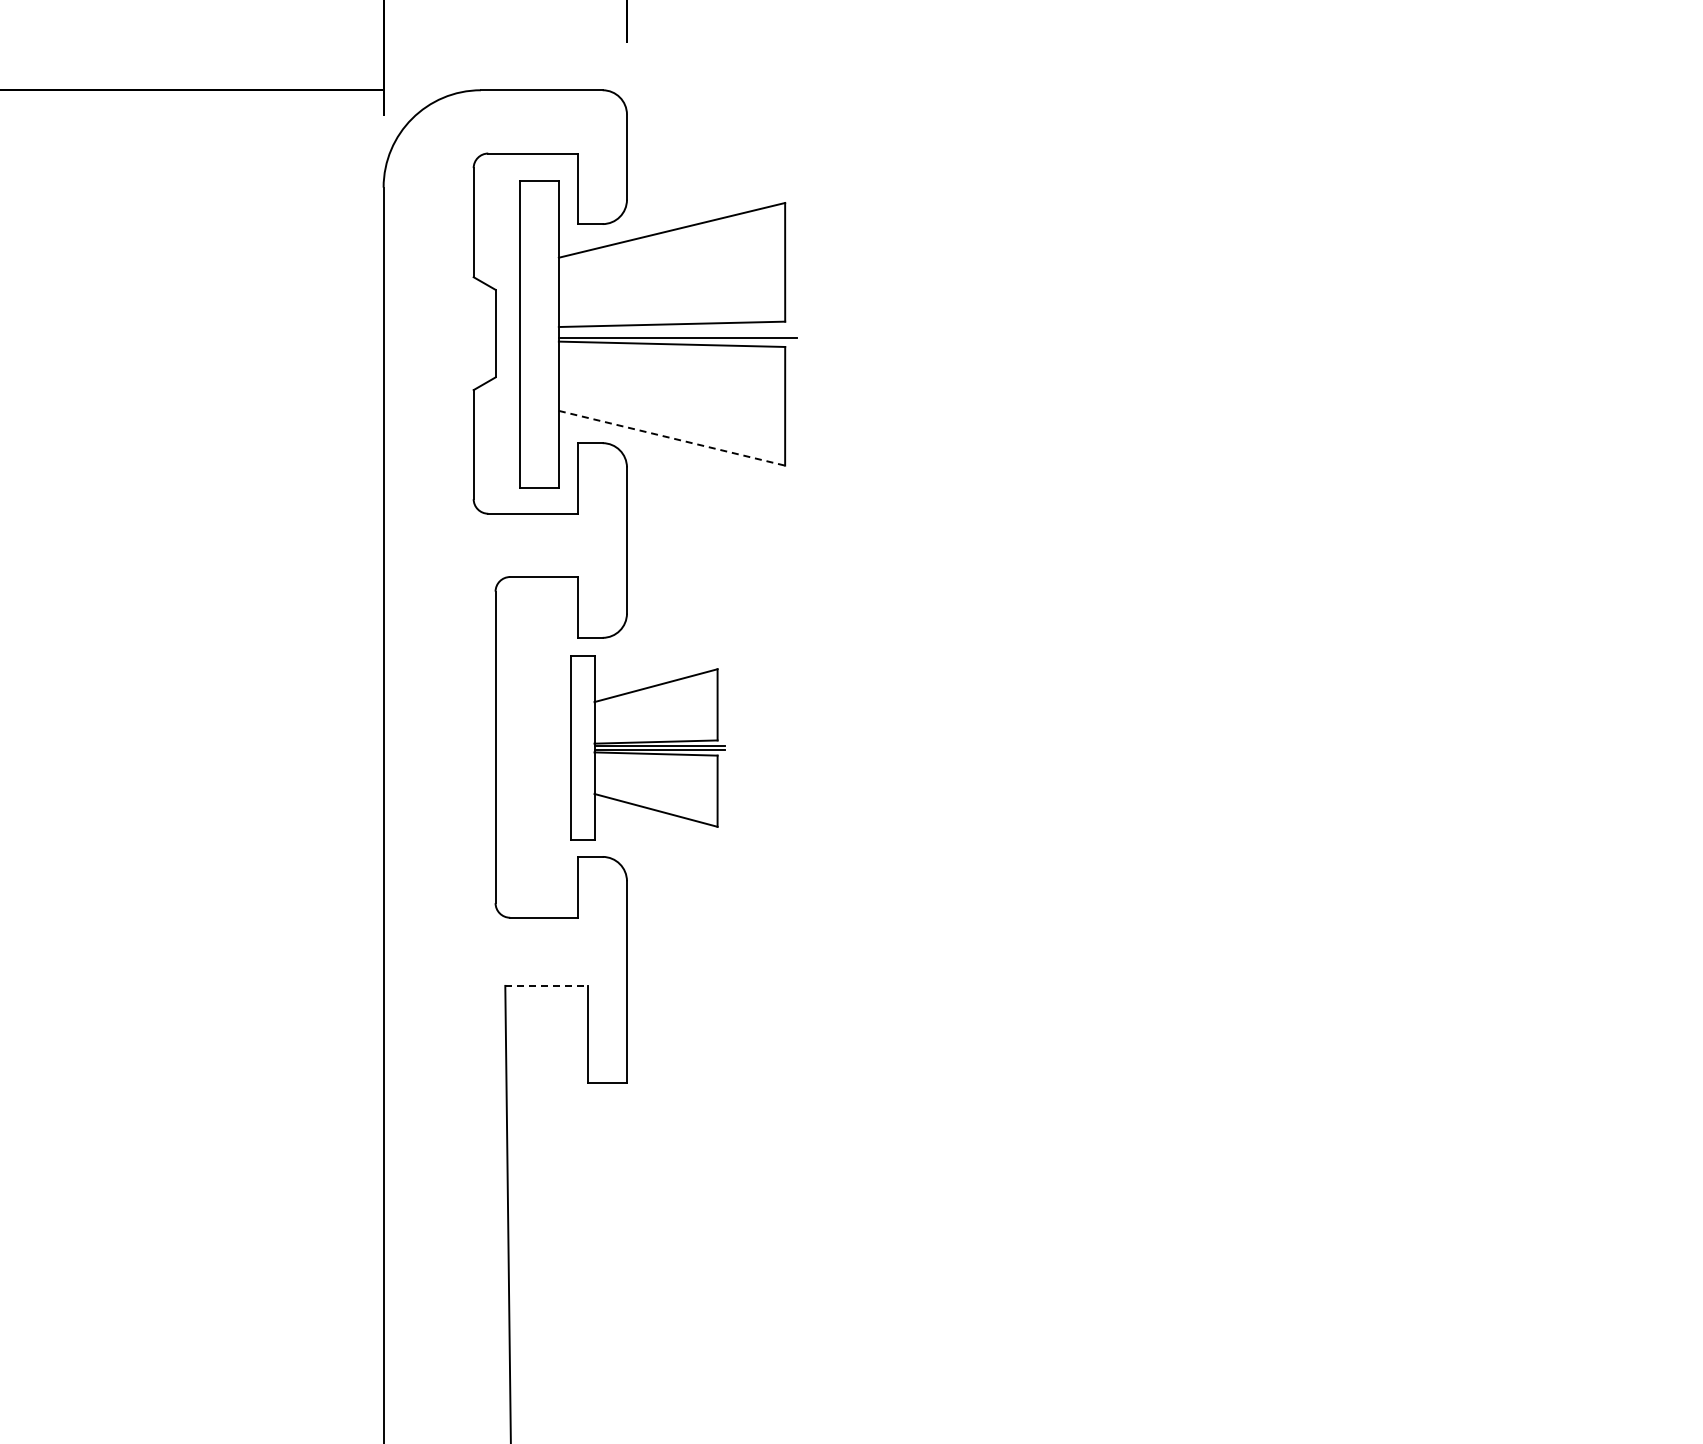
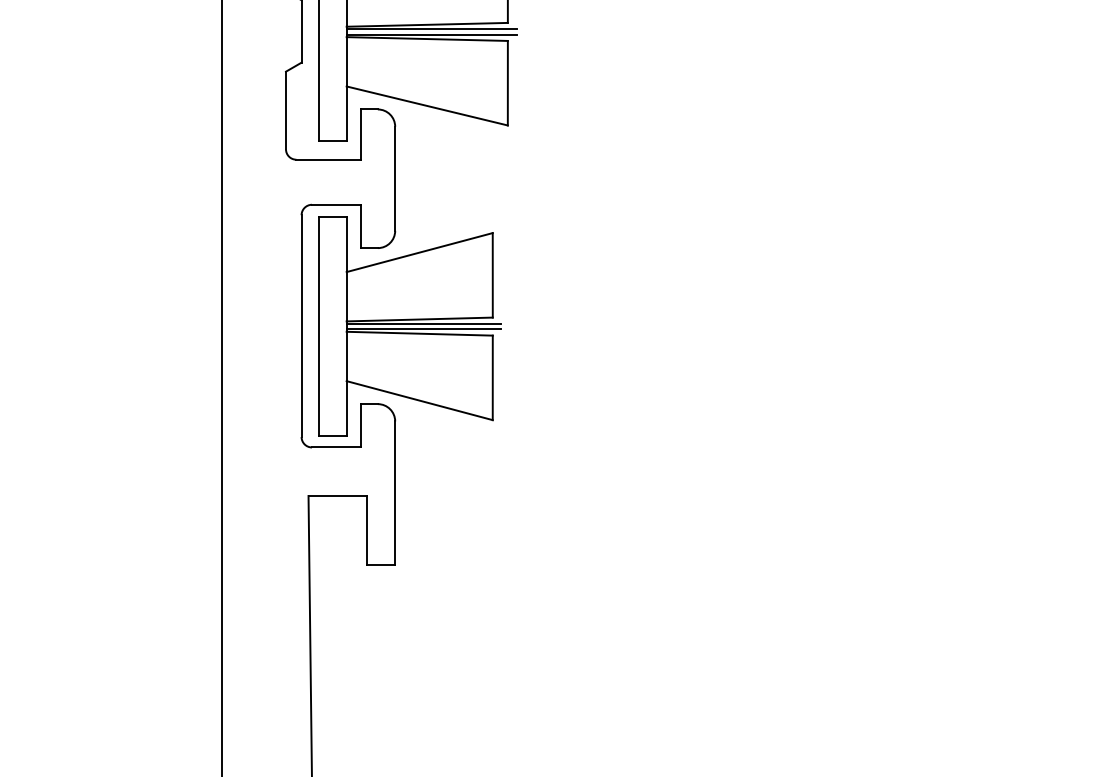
line: (677, 330) -> (431, 29), added
line: (672, 438) -> (427, 106), dashed -> solid
part: (647, 747) -> (409, 326), size x1.67
line: (547, 985) -> (338, 495), dashed -> solid

